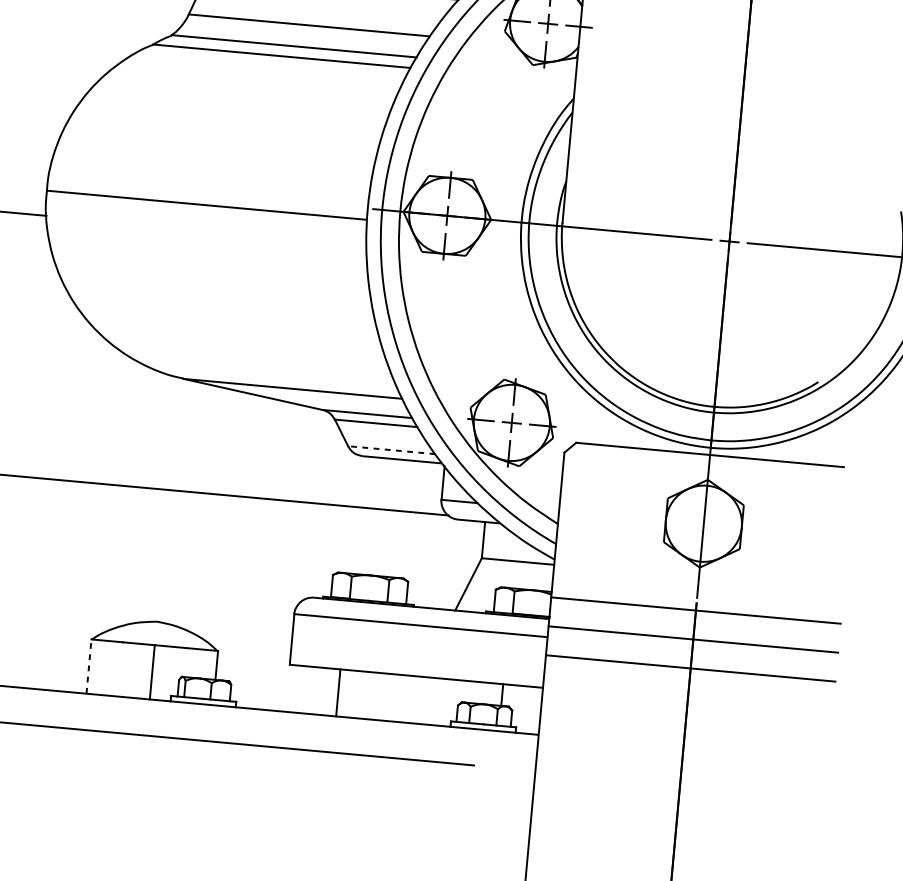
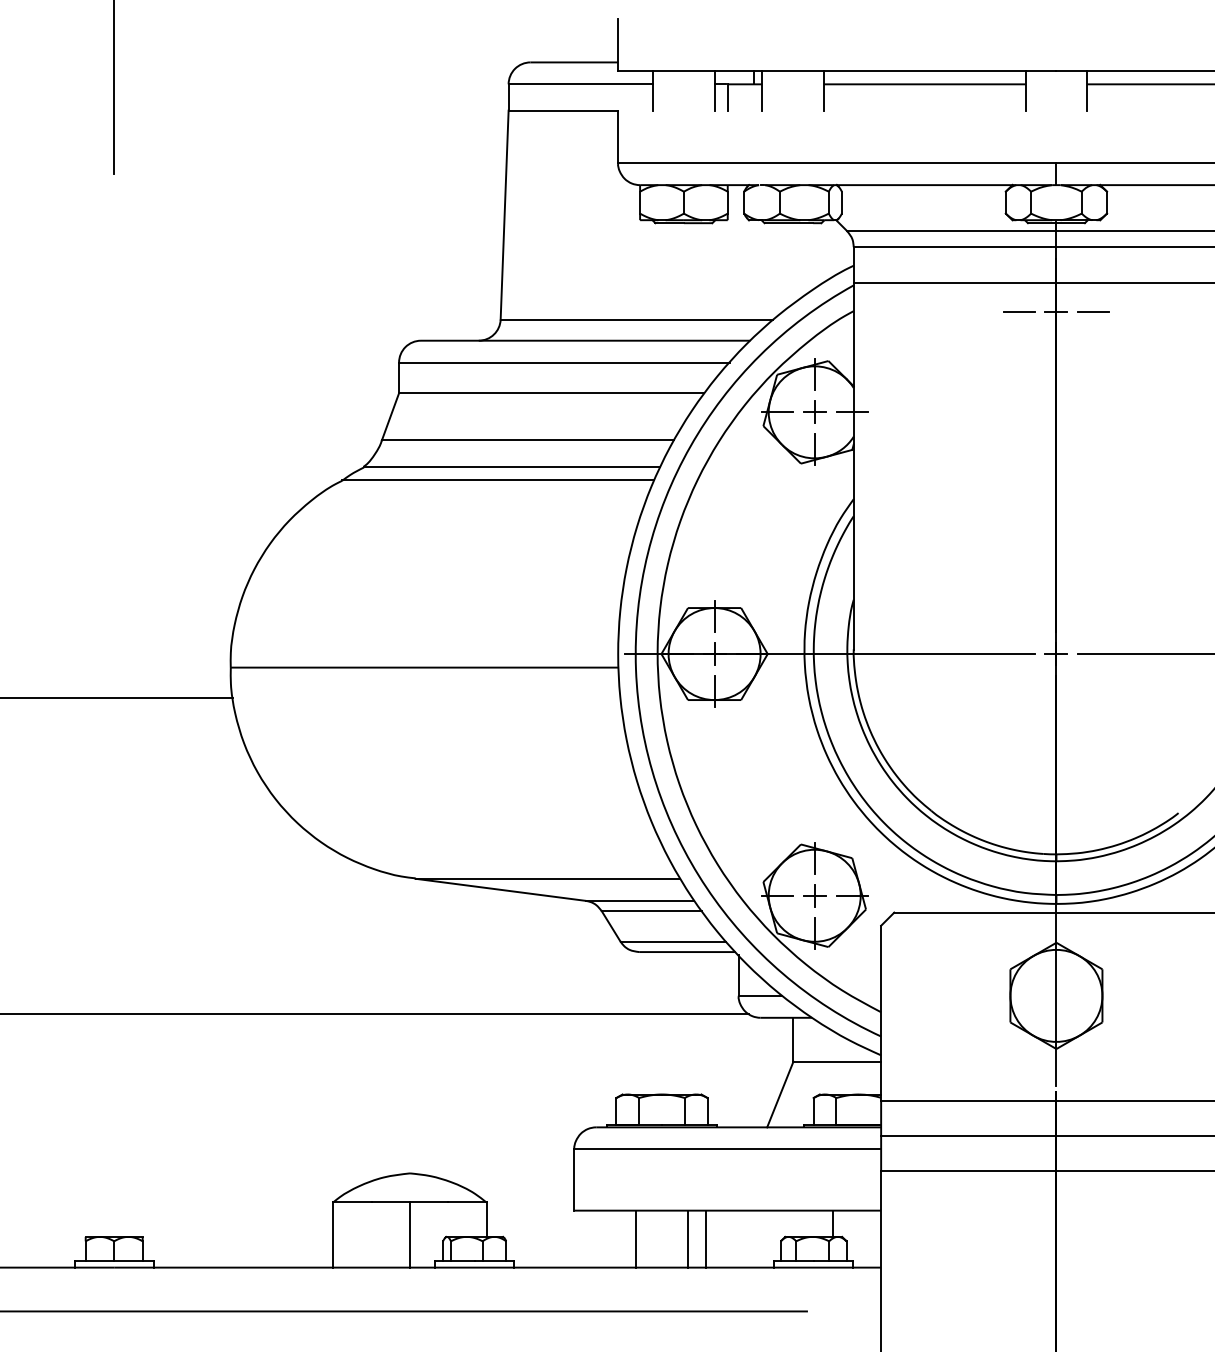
line: (391, 450) -> (673, 941), dashed -> solid
line: (89, 666) -> (333, 1234), dashed -> solid
line: (381, 696) -> (688, 1238), added
line: (395, 697) -> (705, 1238), added

